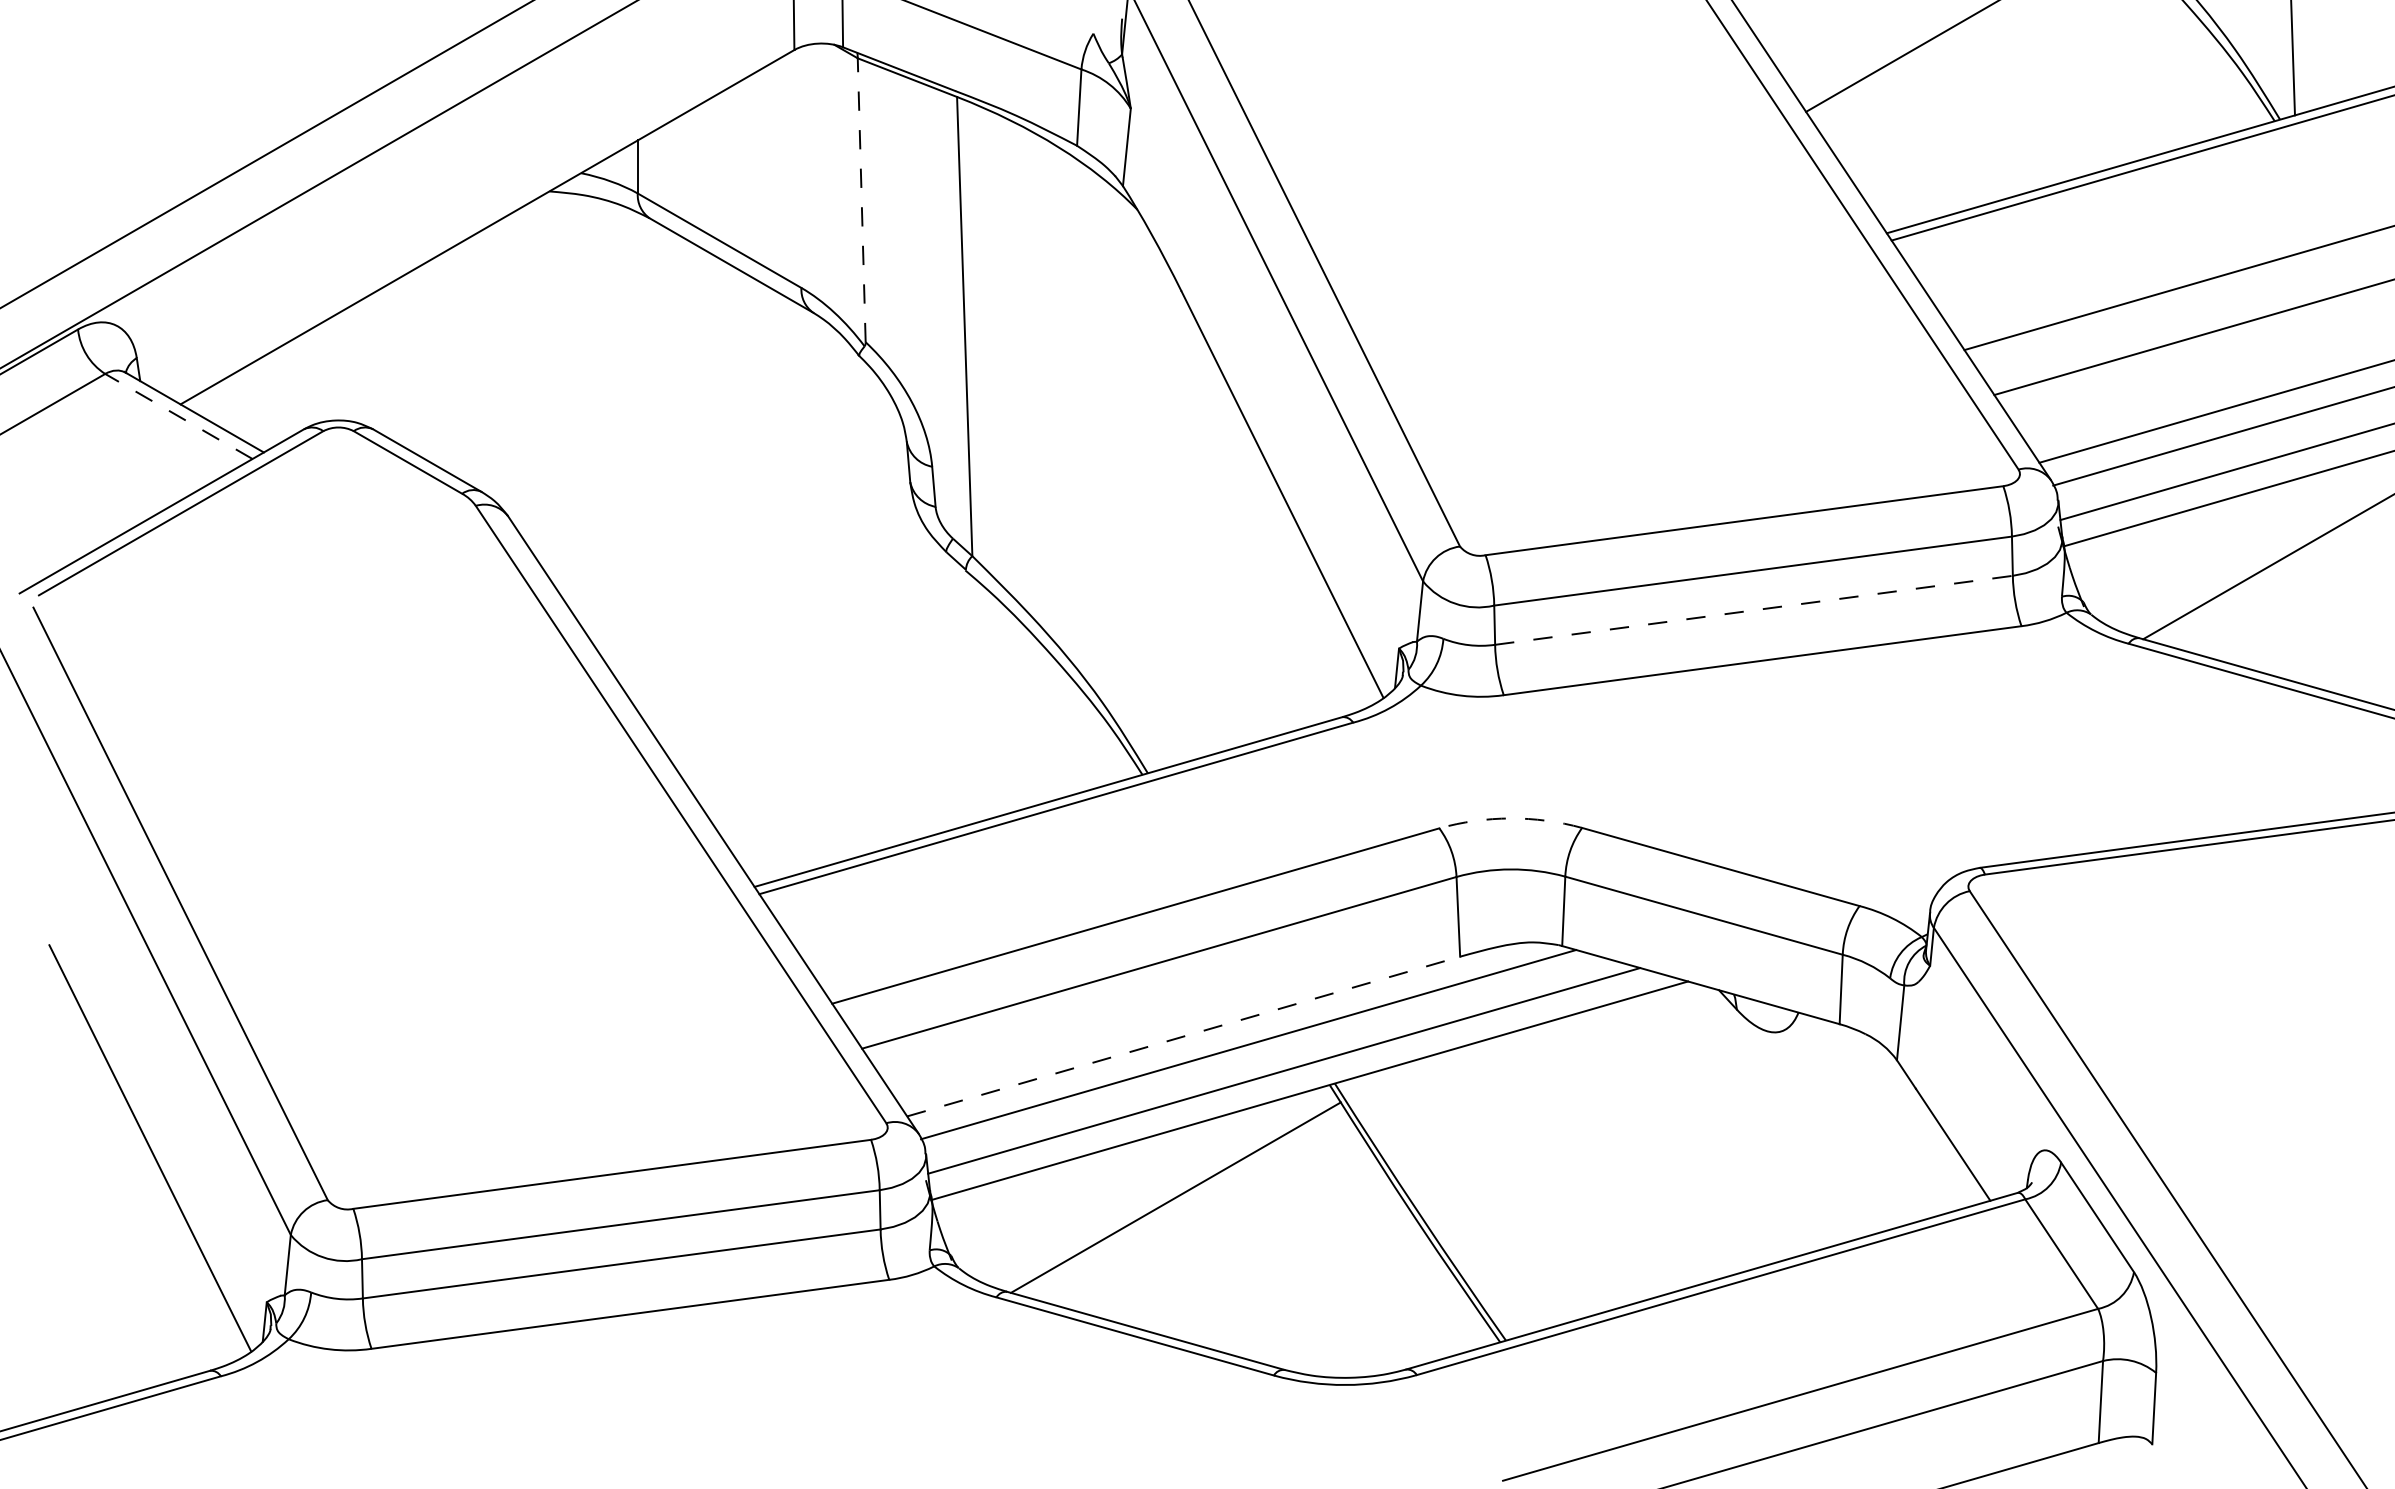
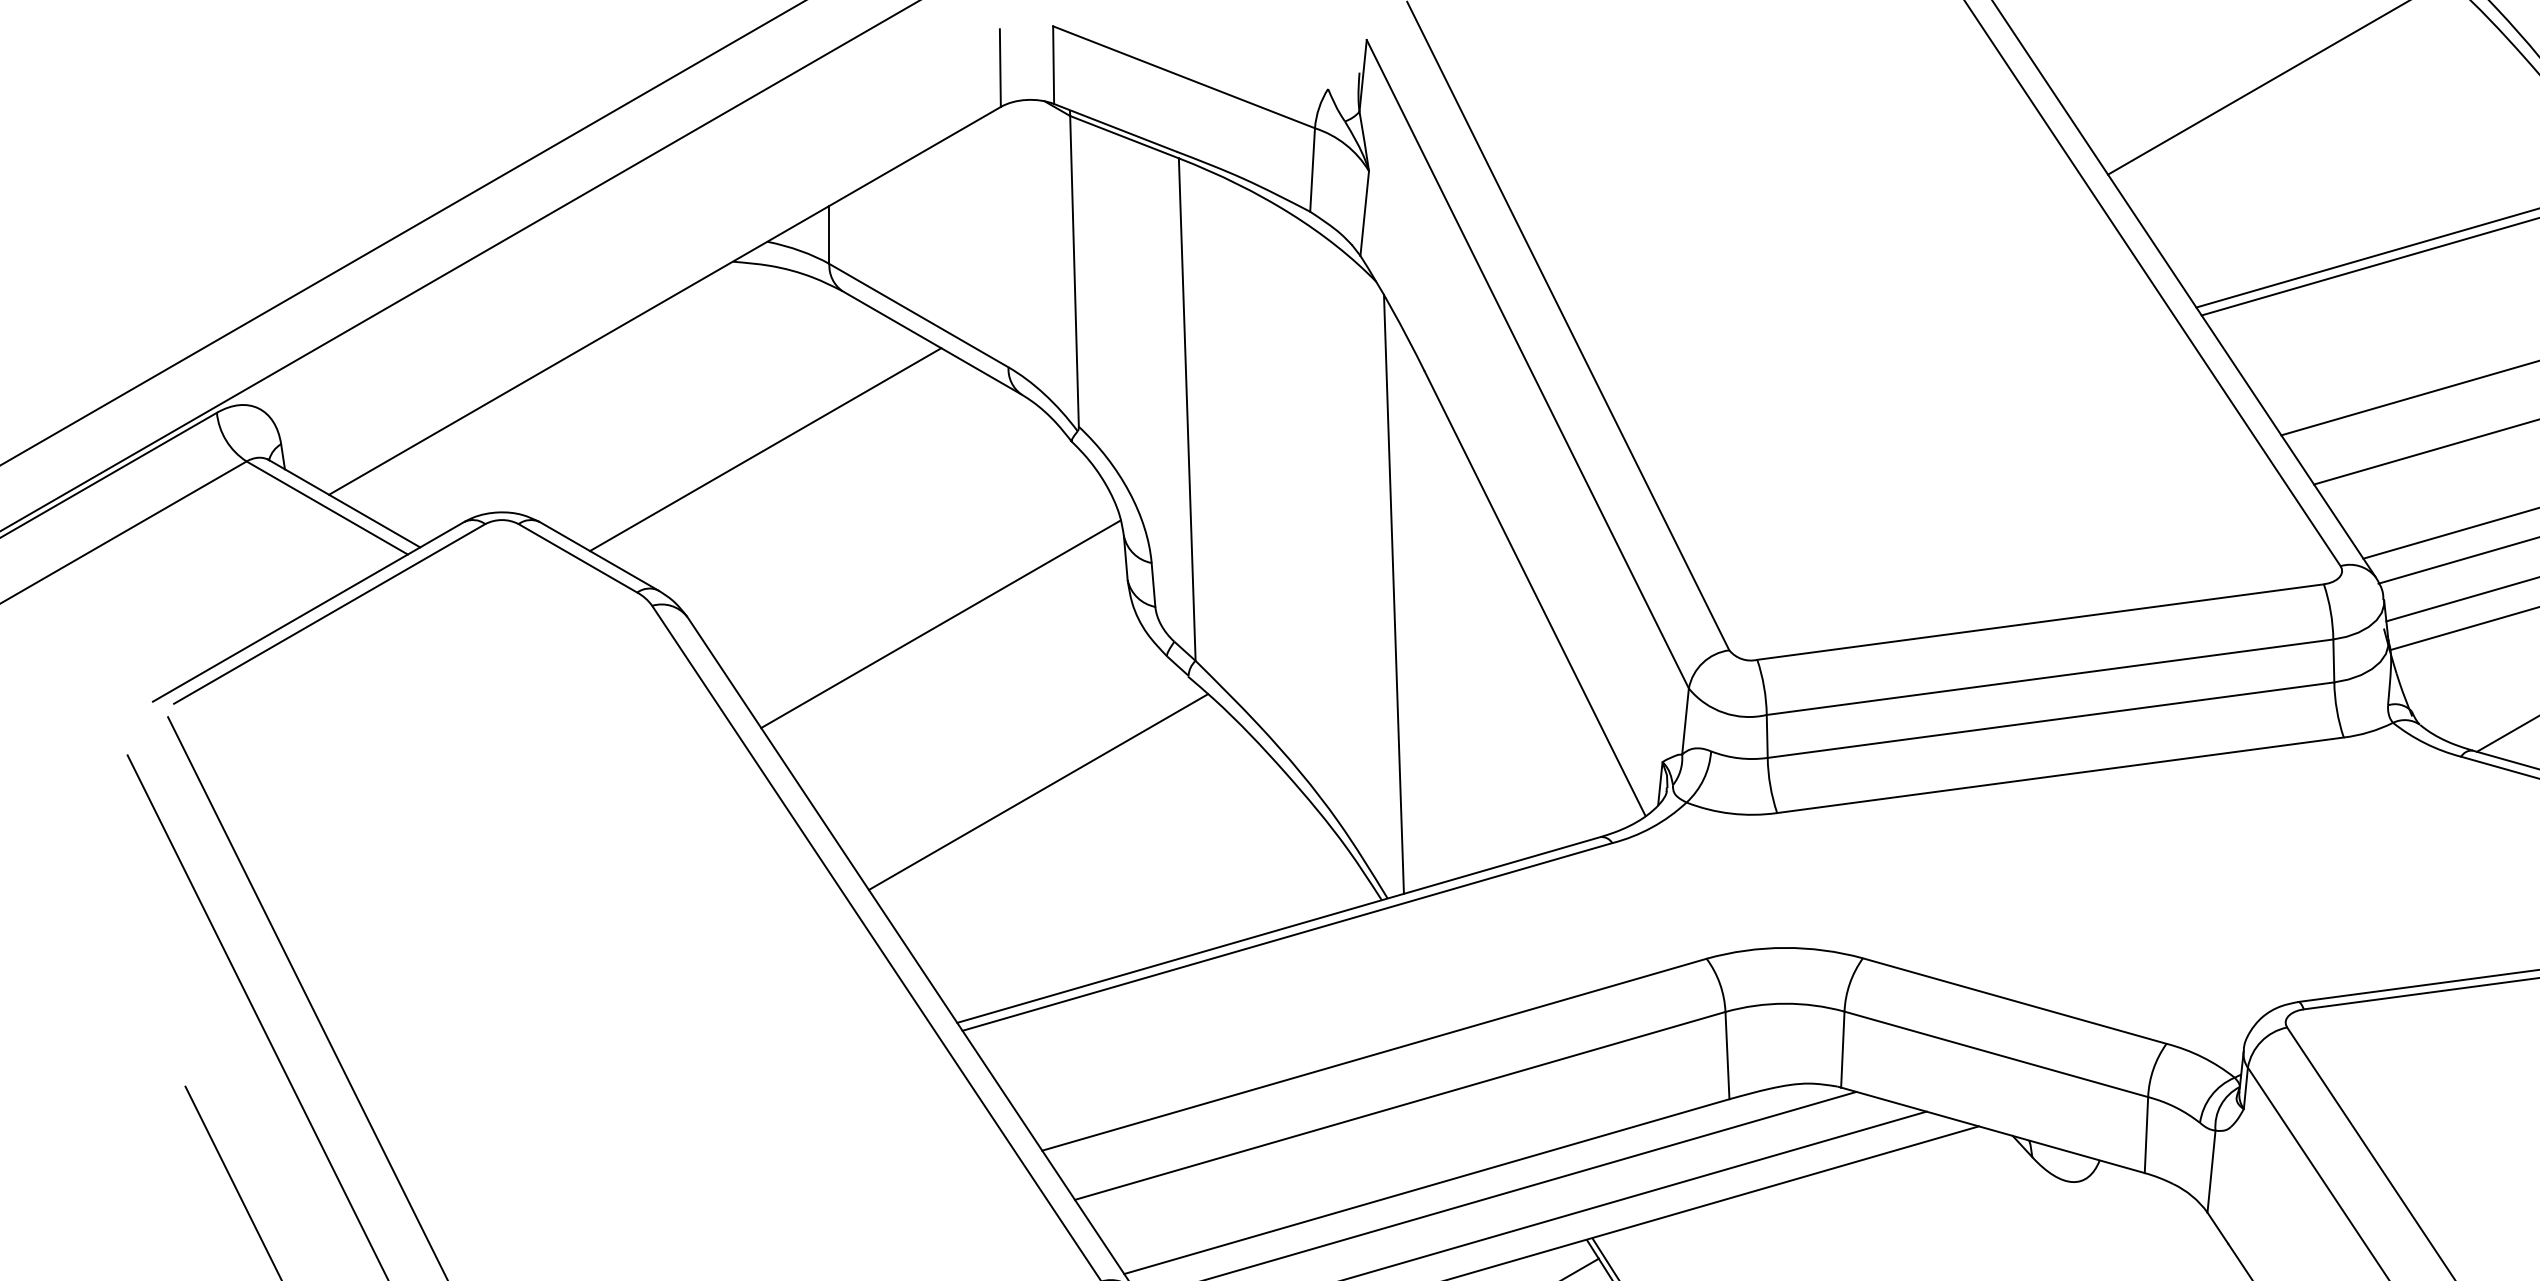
line: (861, 199) -> (1074, 270), dashed -> solid
line: (579, 362) -> (765, 448), added
line: (178, 416) -> (326, 508), dashed -> solid
line: (1153, 495) -> (1393, 594), added
line: (739, 522) -> (940, 624), added
line: (1754, 610) -> (2051, 720), dashed -> solid
line: (828, 675) -> (1038, 791), added
arc: (1510, 818) -> (1784, 947), dashed -> solid
line: (1183, 1036) -> (1426, 1186), dashed -> solid

